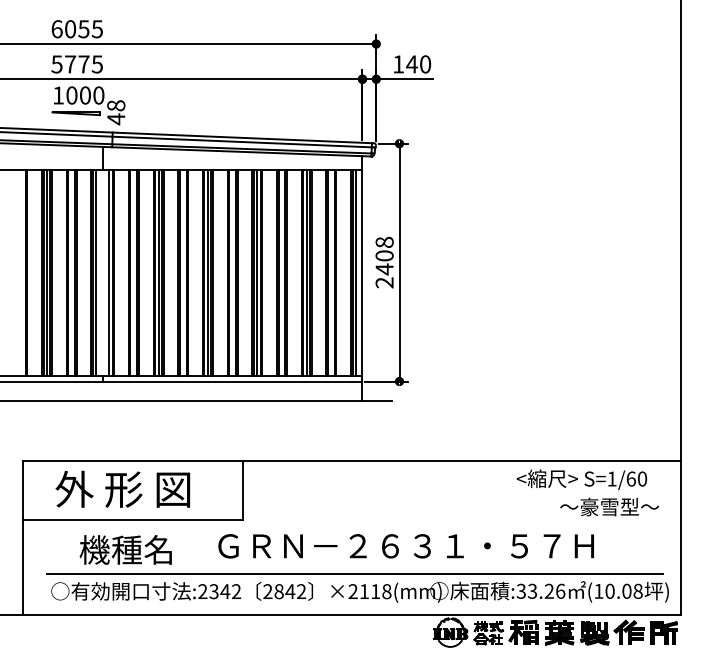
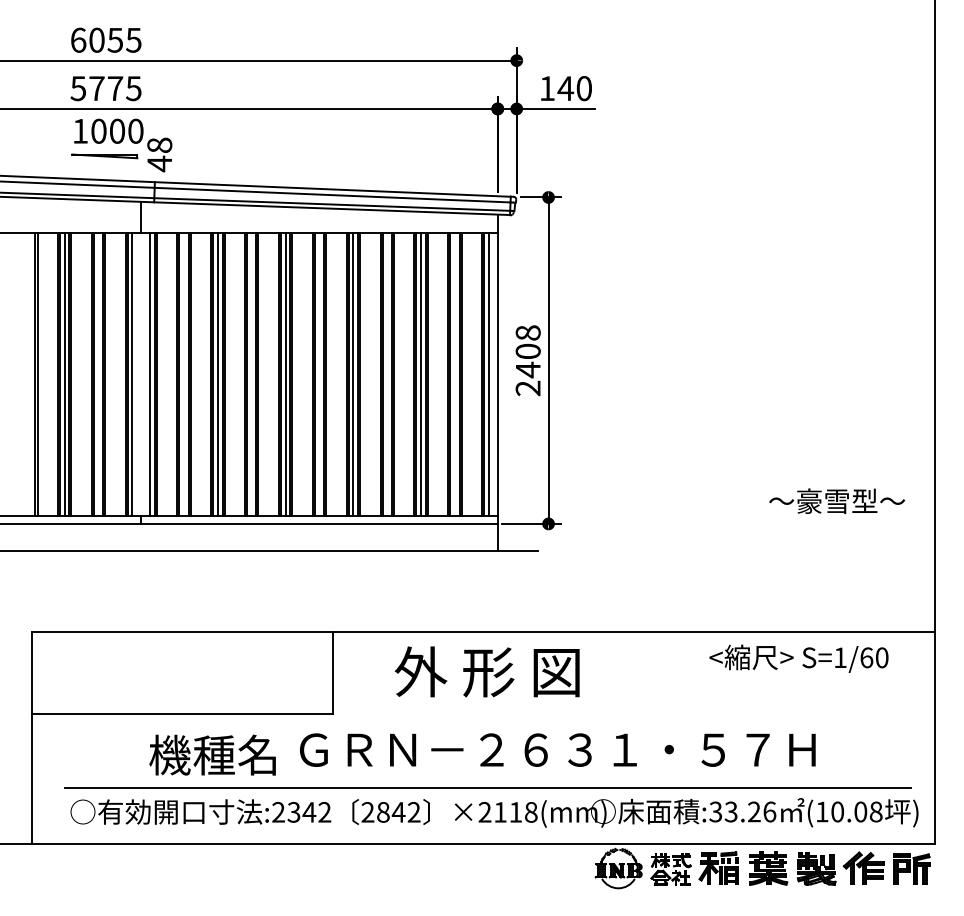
text: (122, 488) -> (486, 670), moved
text: (609, 506) -> (836, 500), moved
text: (125, 549) -> (212, 754), moved

